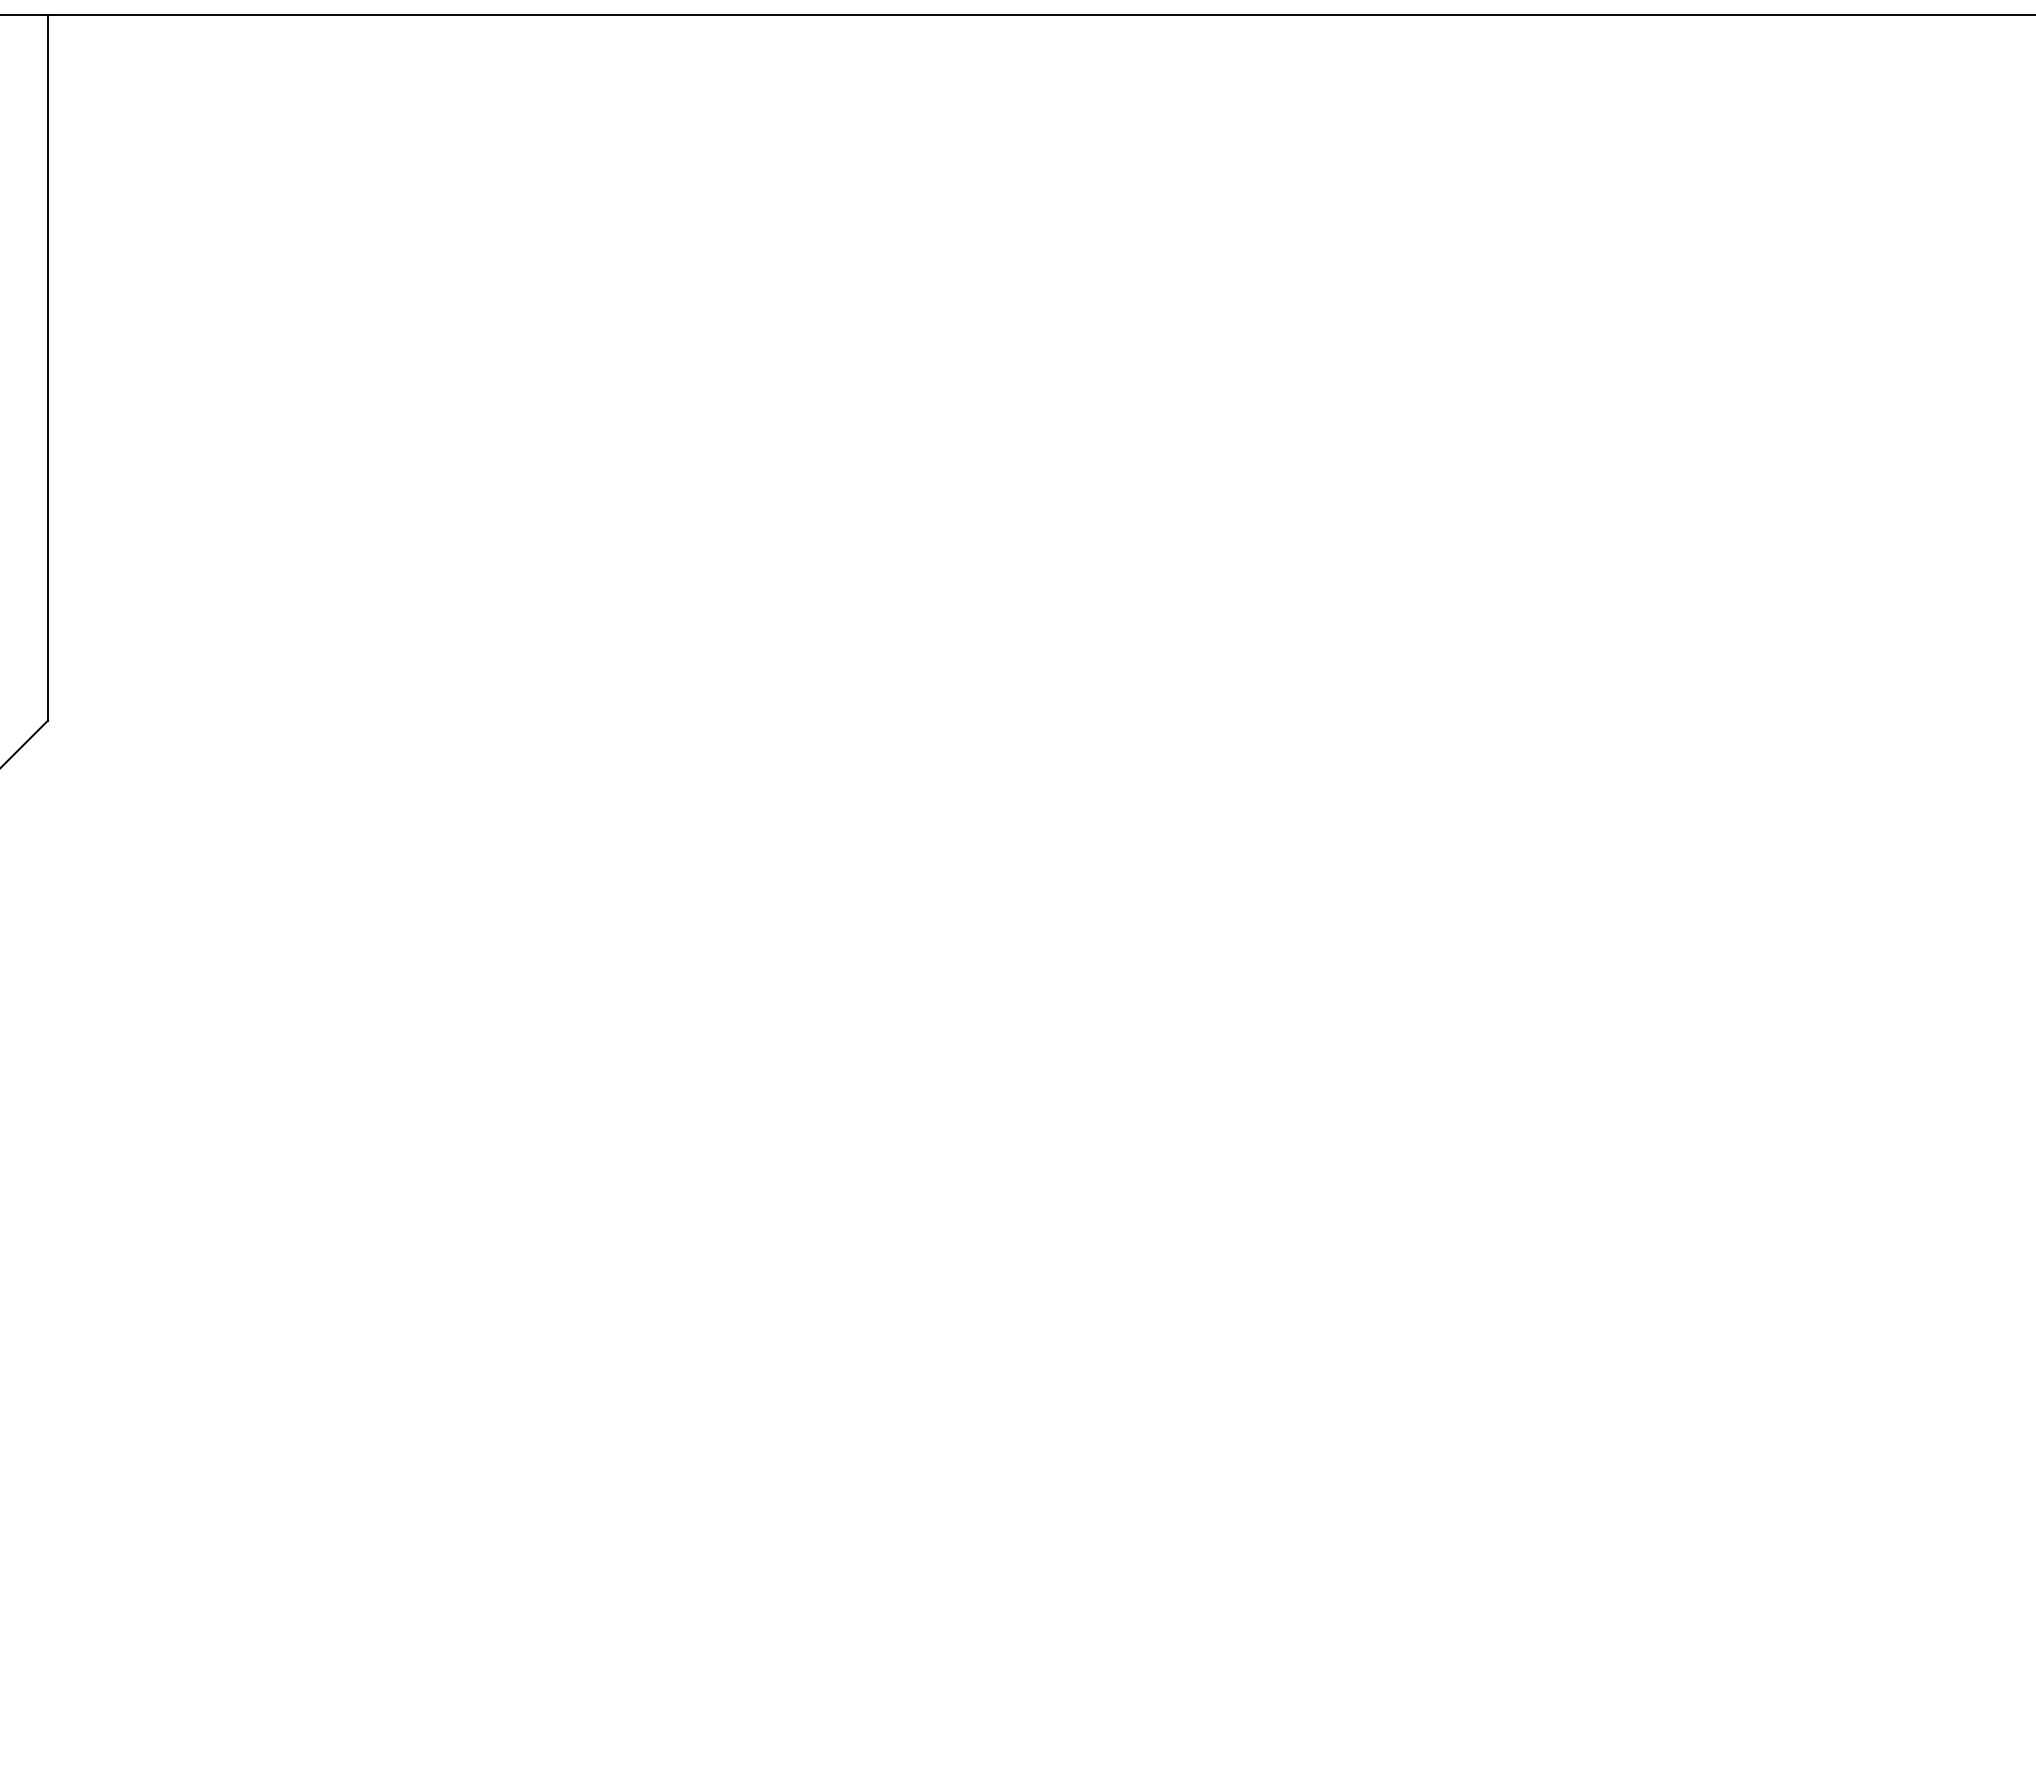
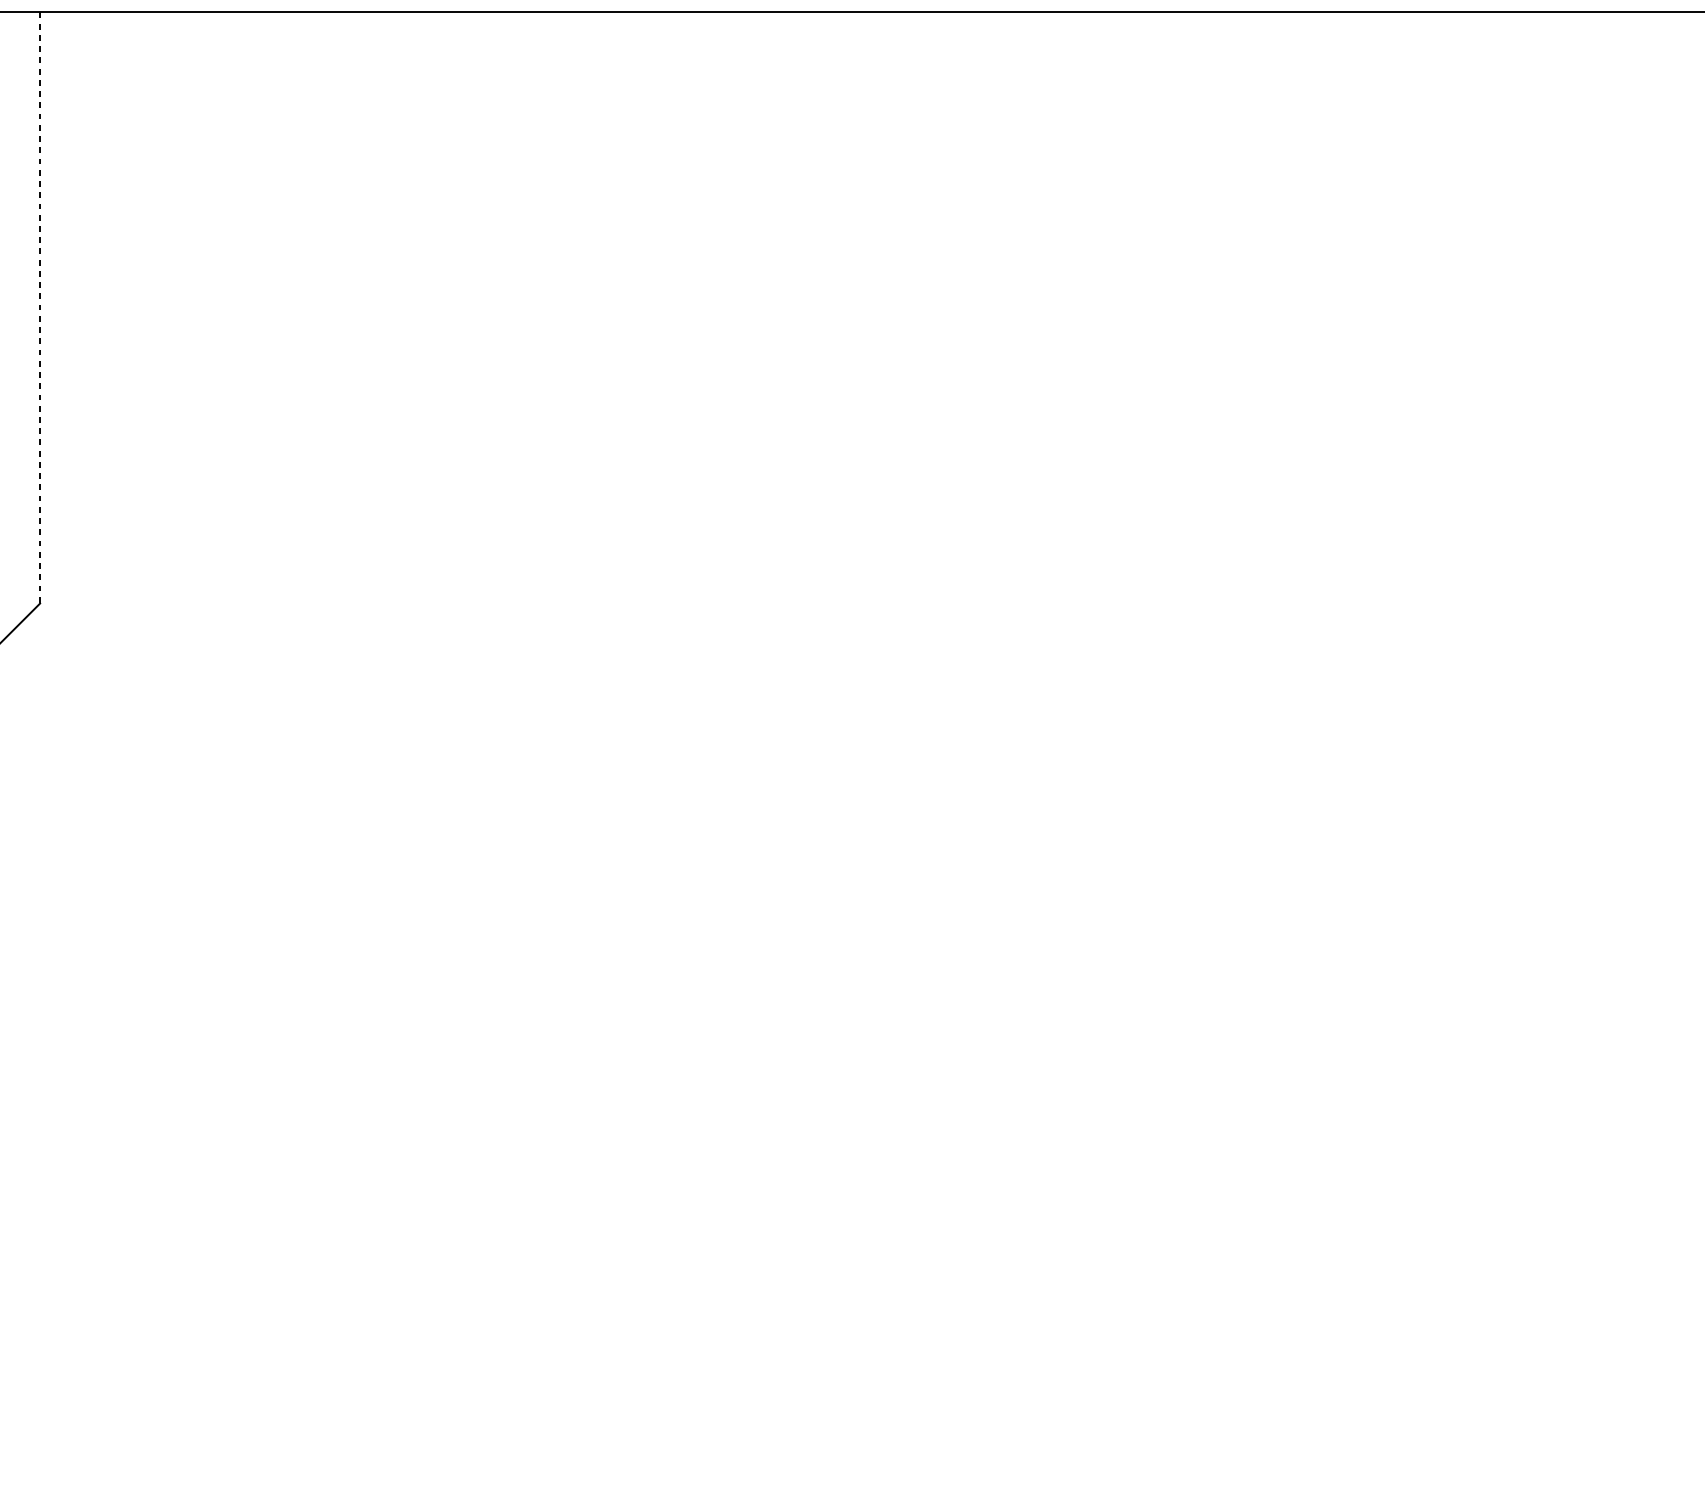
line: (48, 367) -> (40, 307), solid -> dashed

